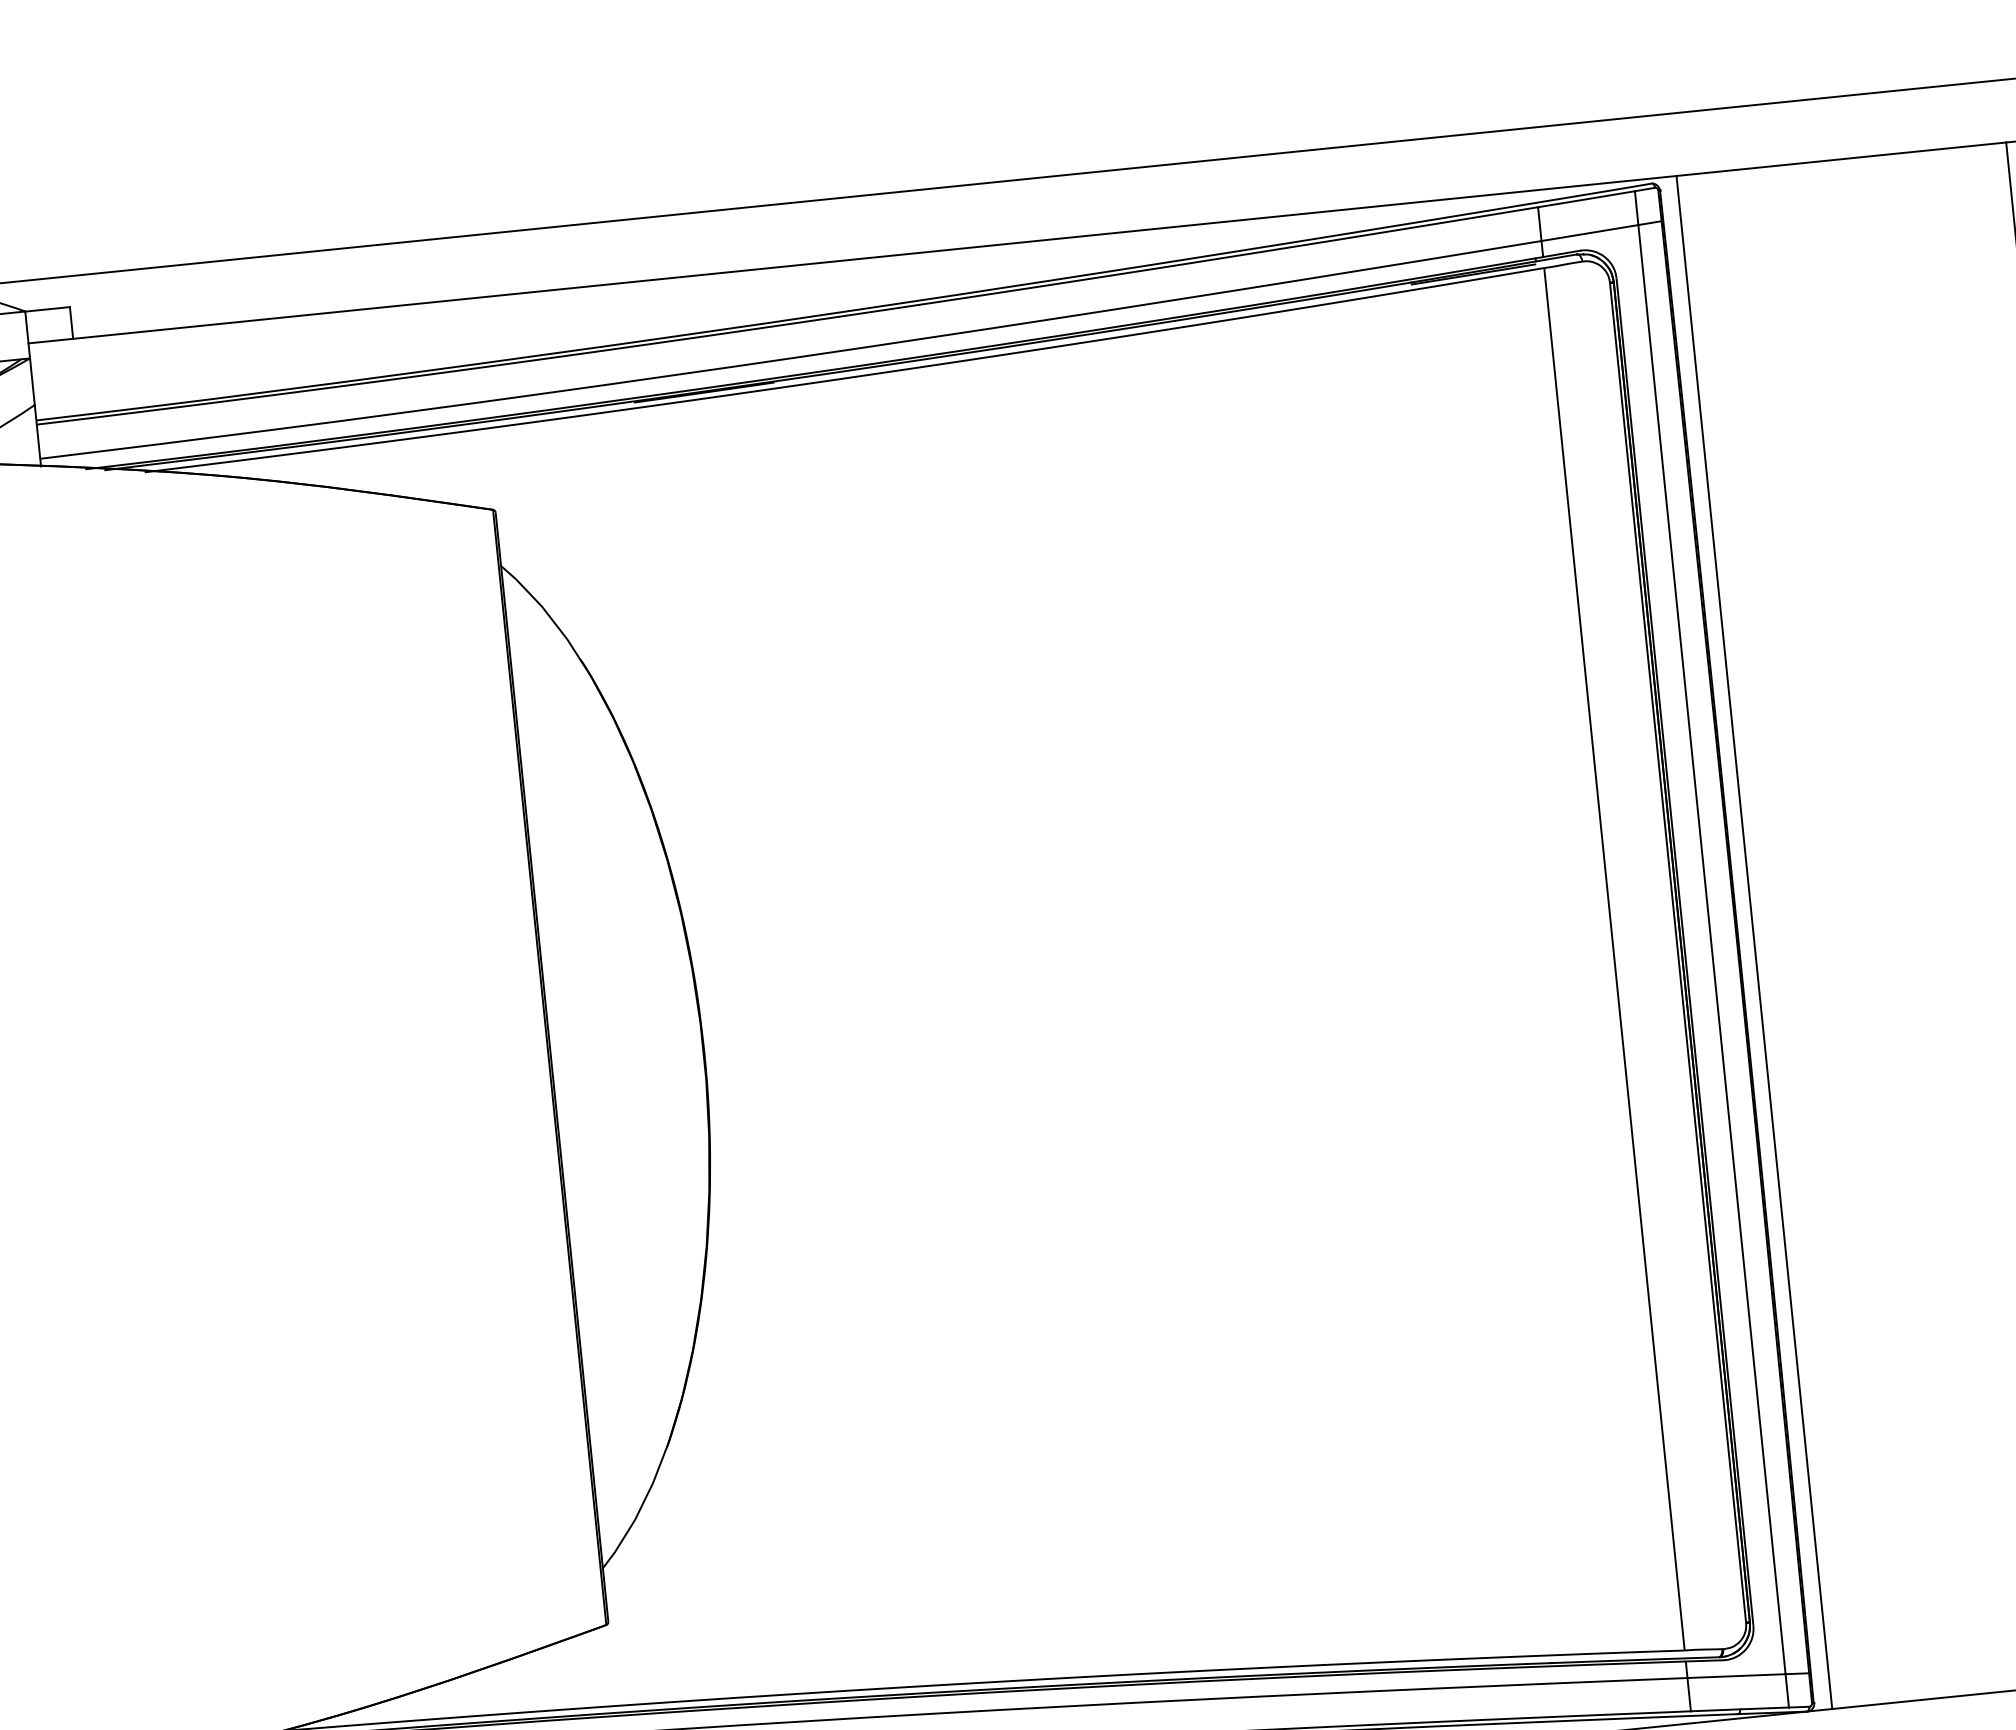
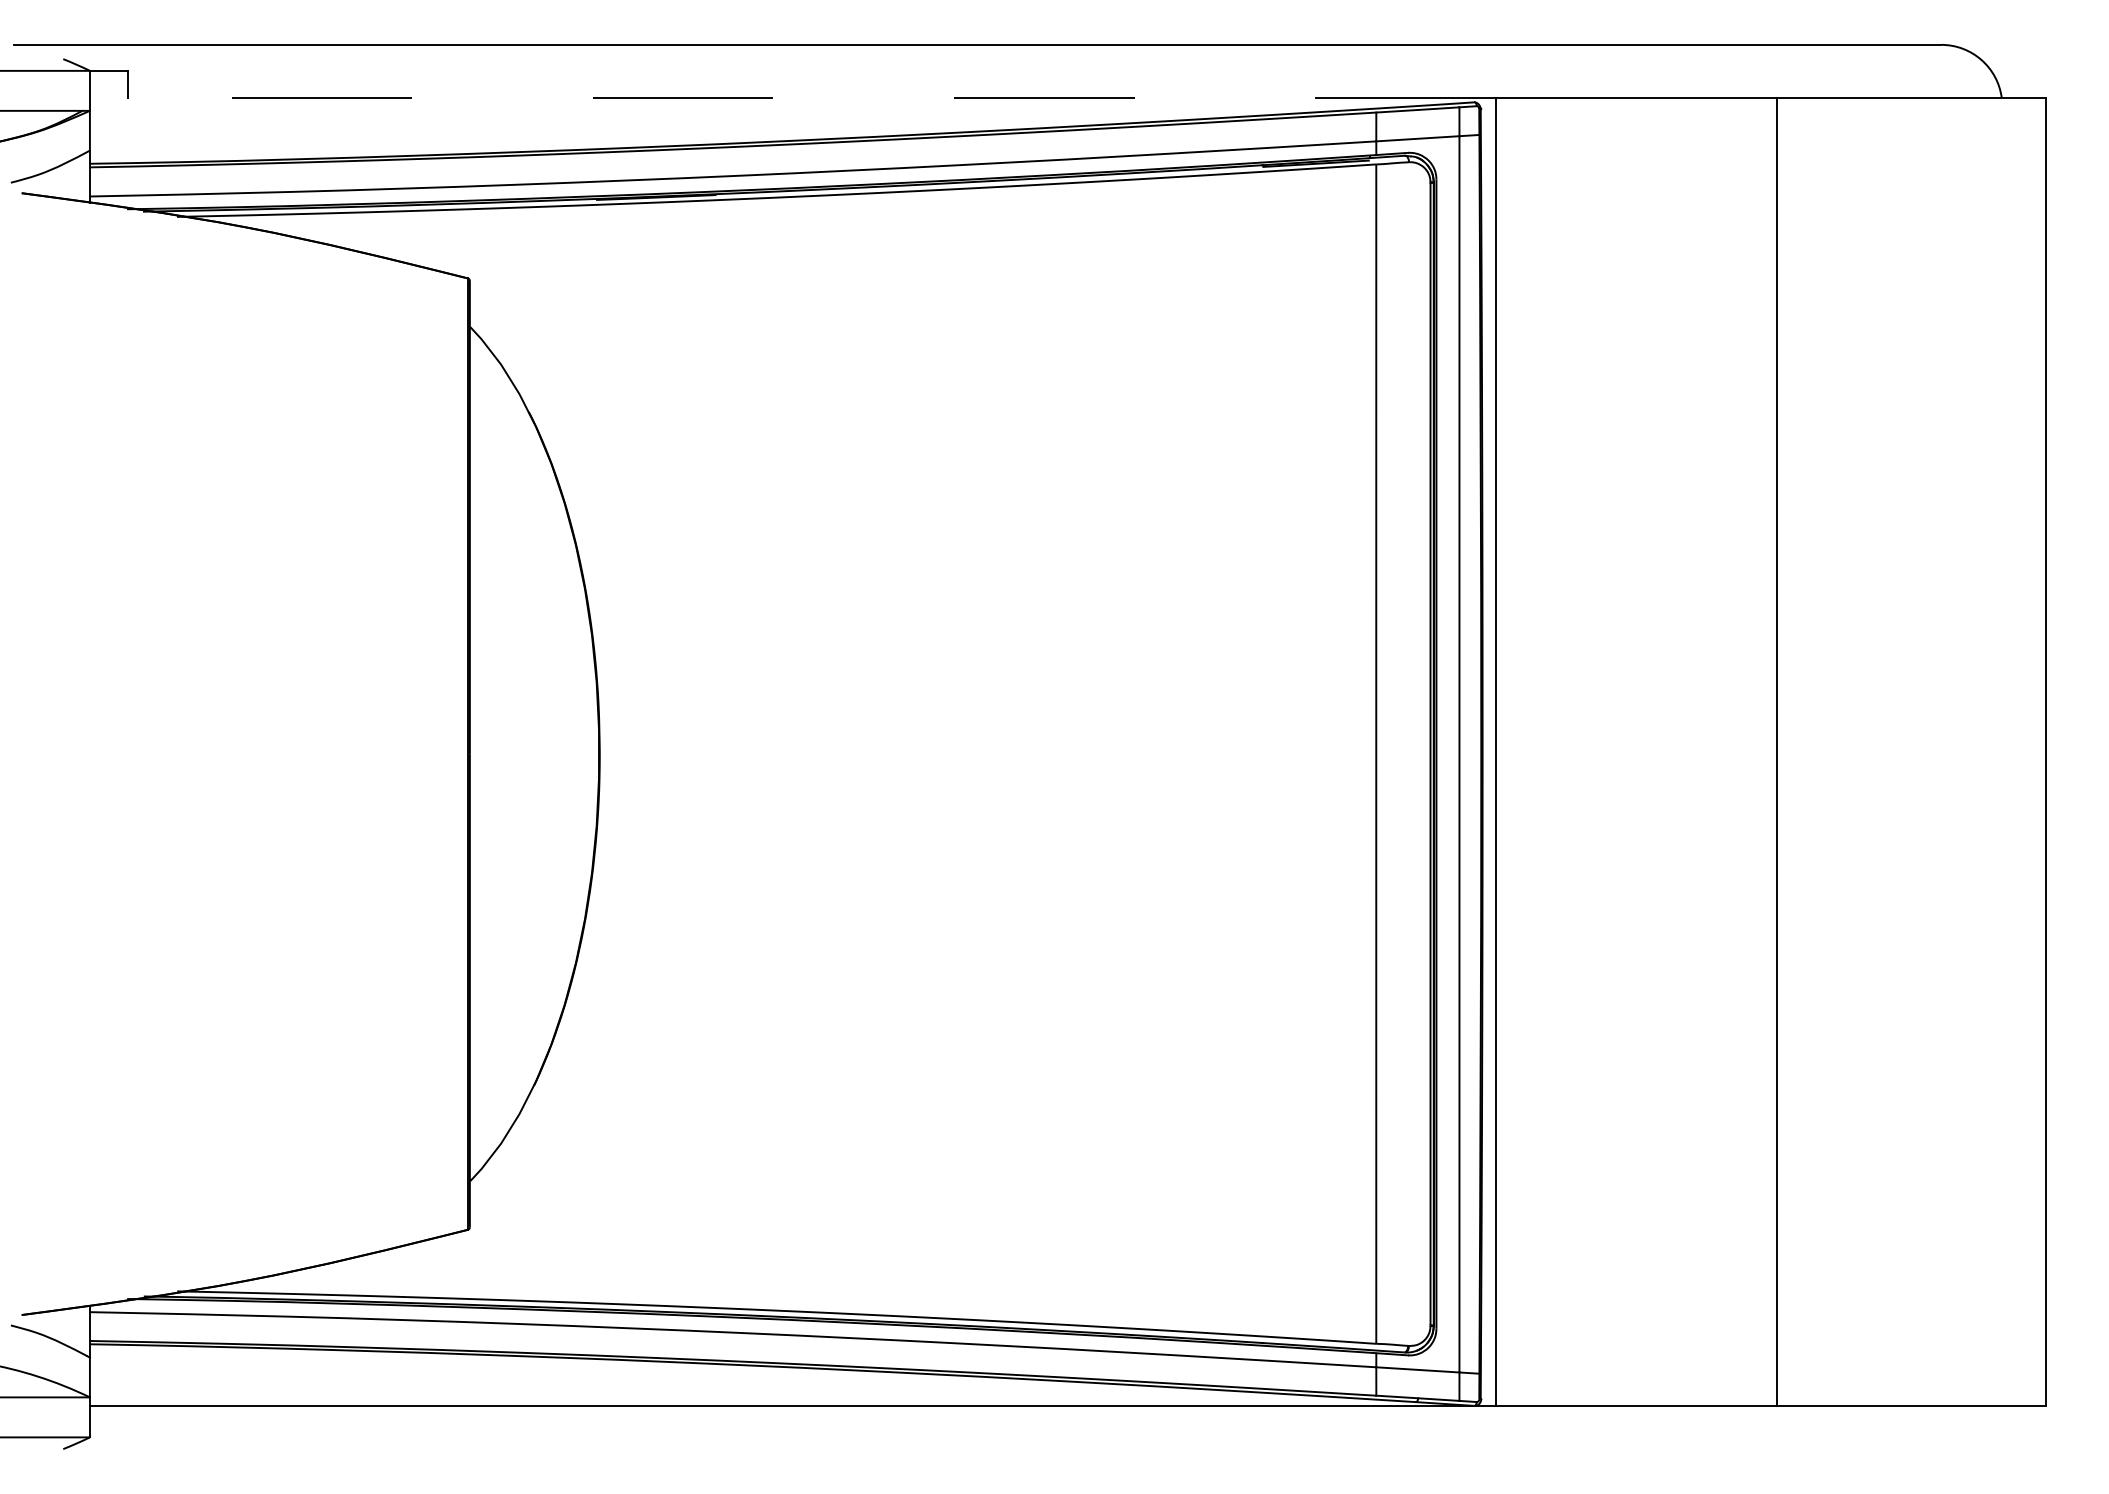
line: (852, 260) -> (792, 98), solid -> dashed

